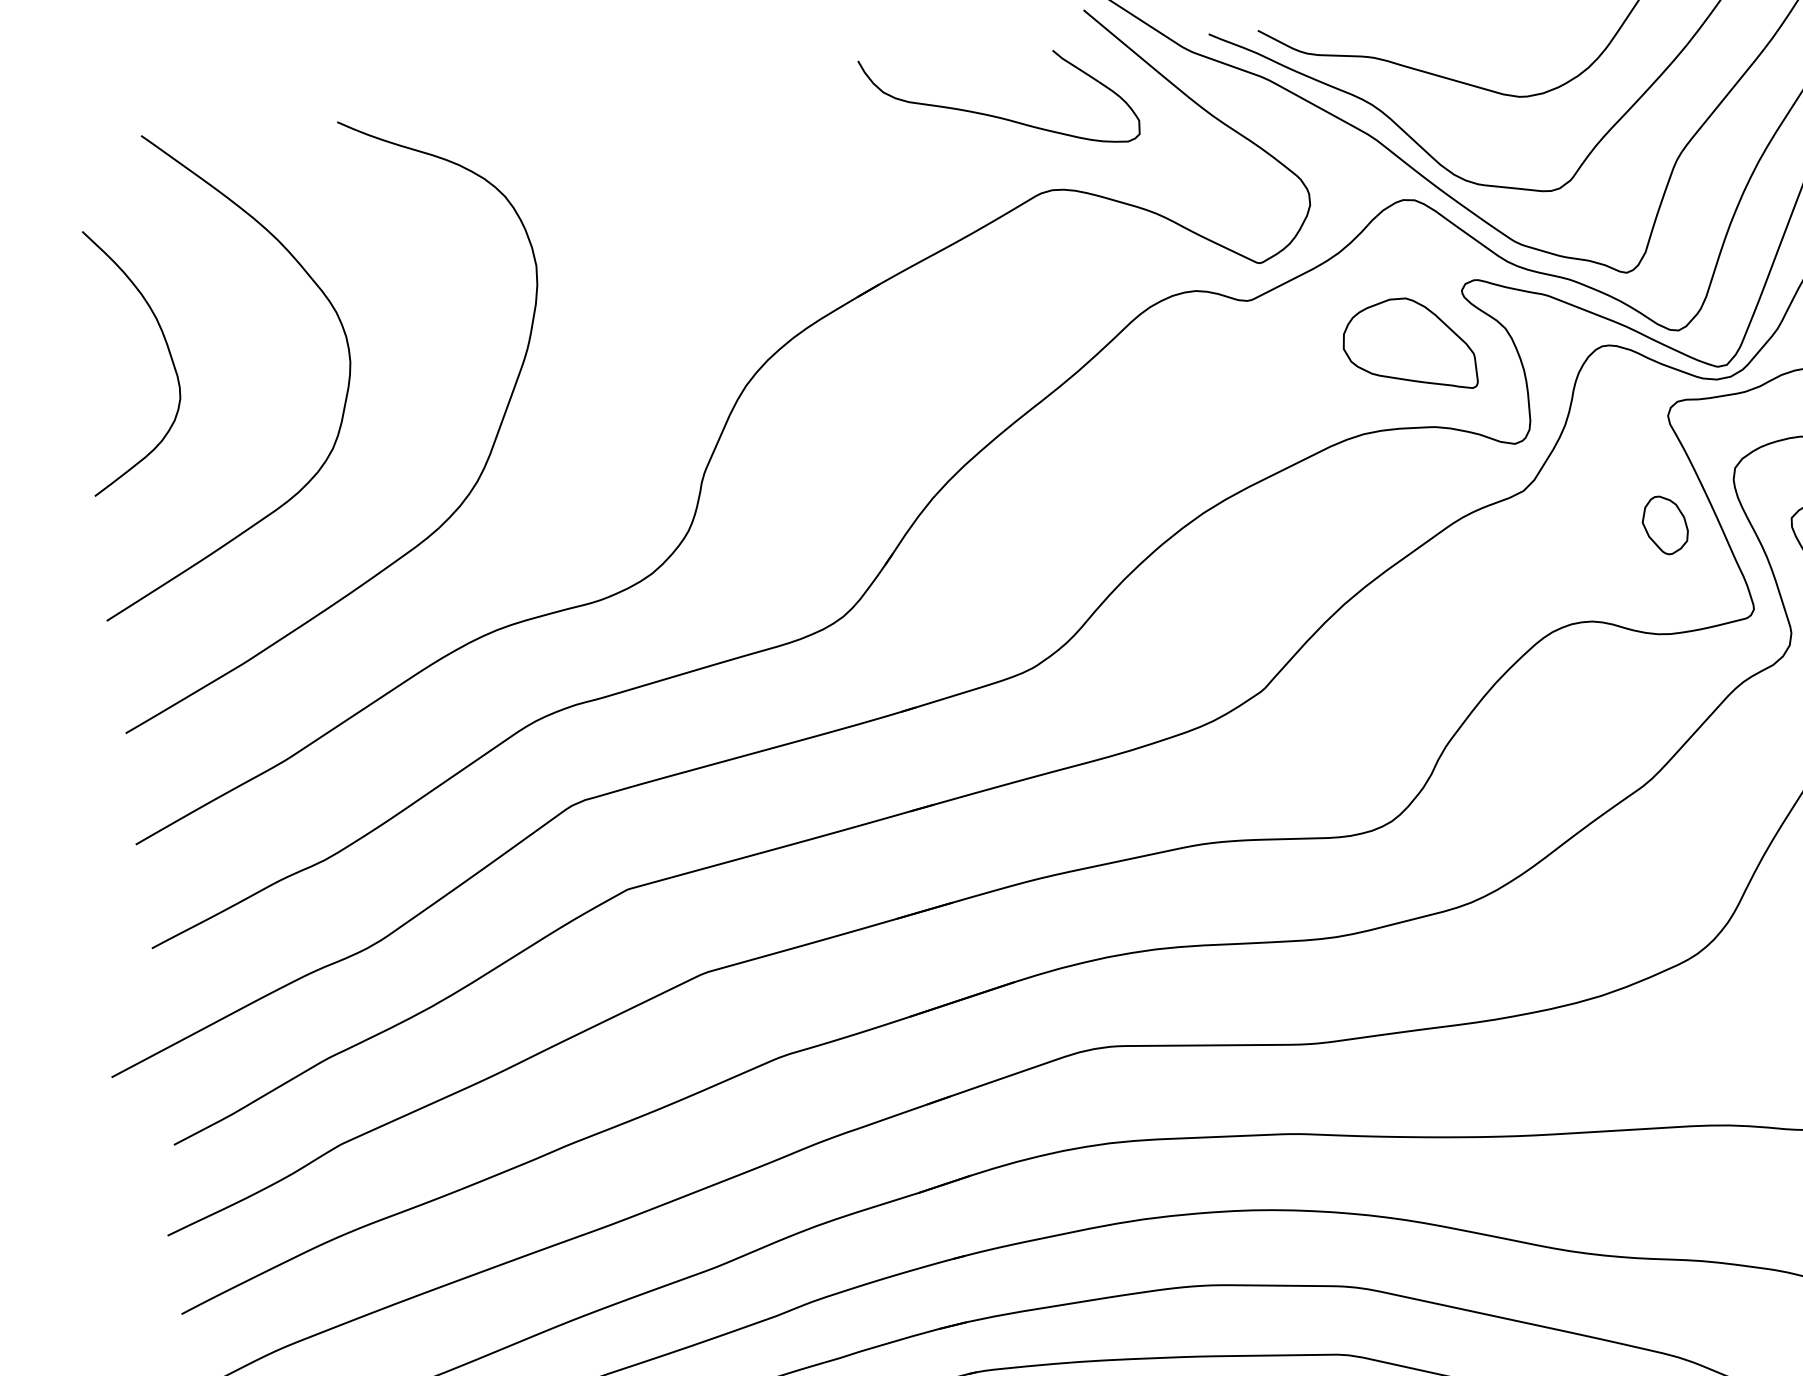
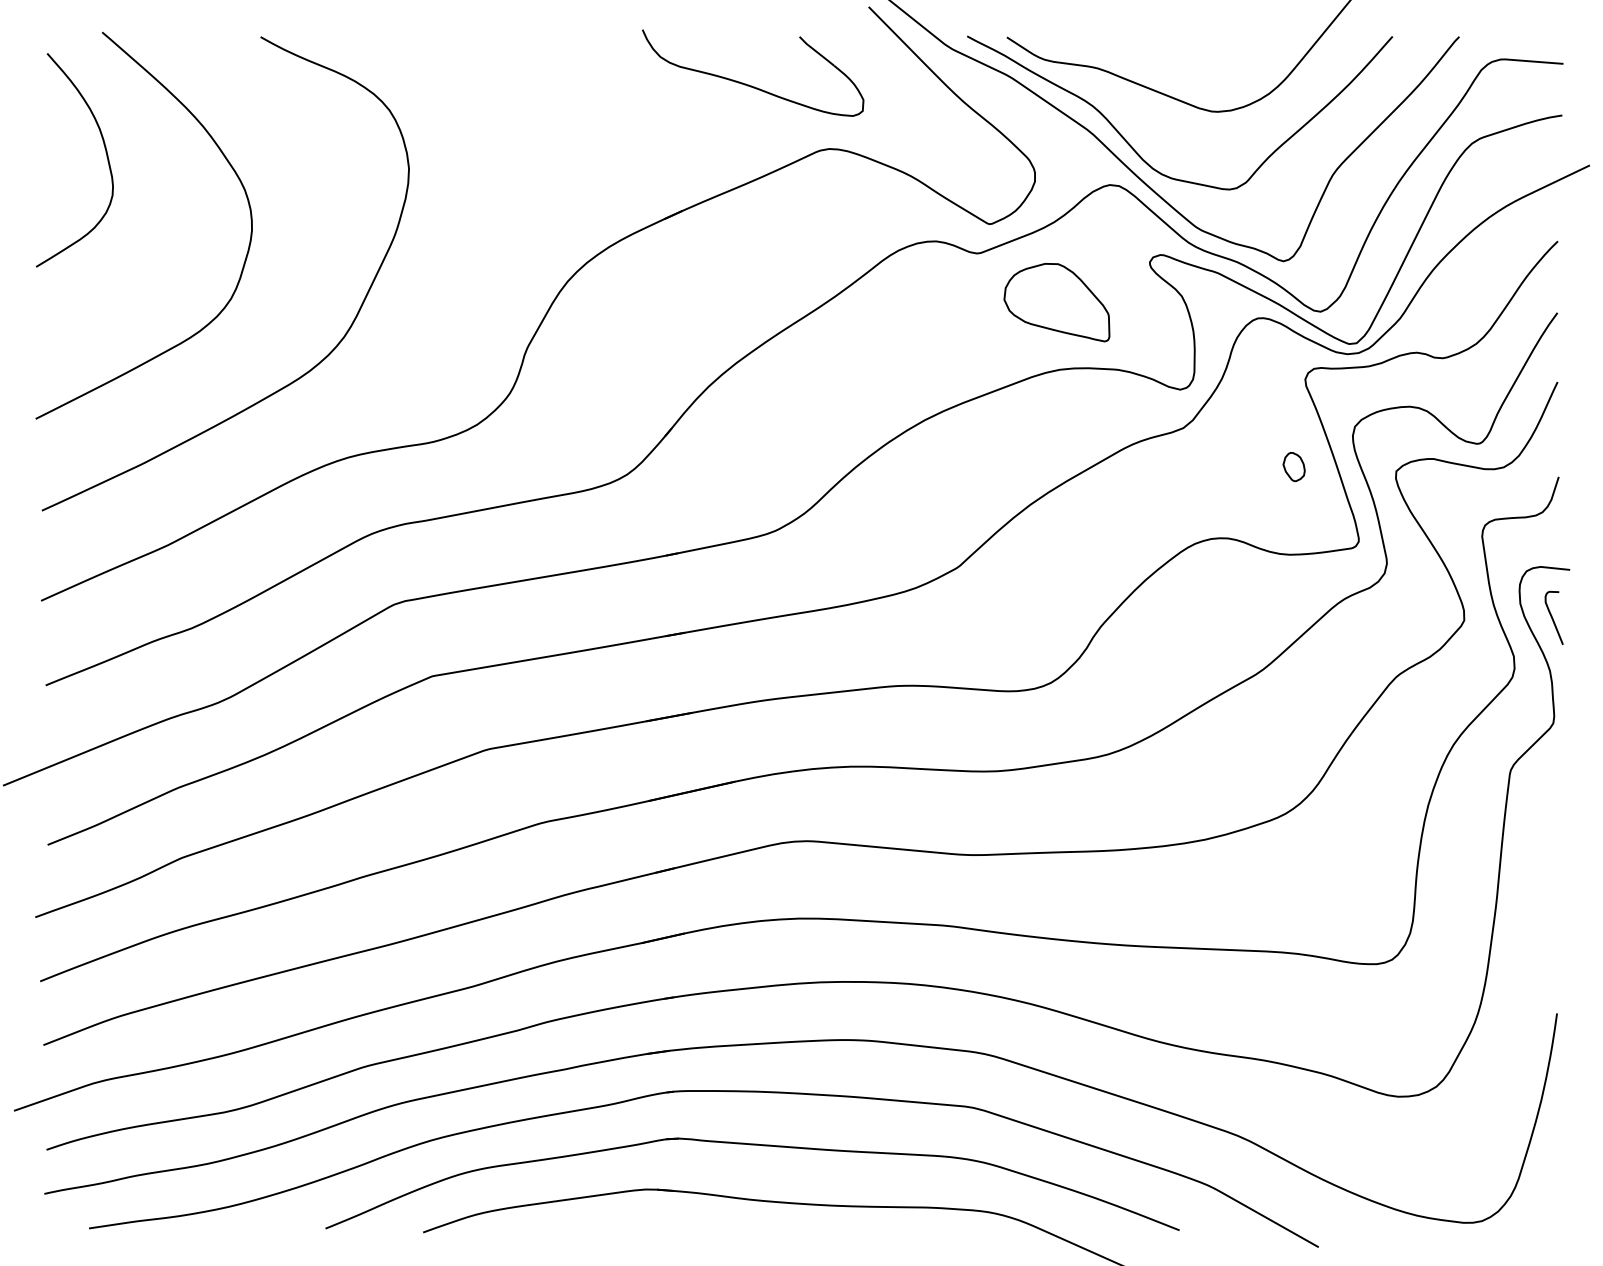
part: (995, 115) -> (748, 84), moved
part: (1408, 345) -> (1056, 302), moved
curve: (166, 346) -> (105, 152), moved
part: (1664, 524) -> (1293, 466), size x0.6

